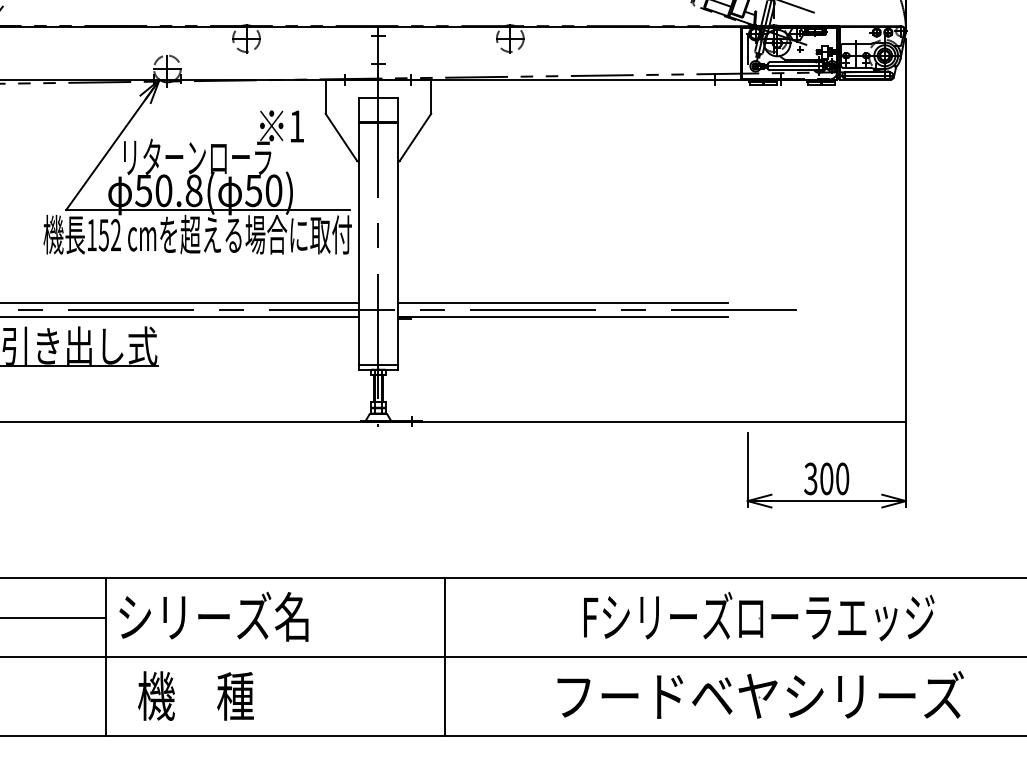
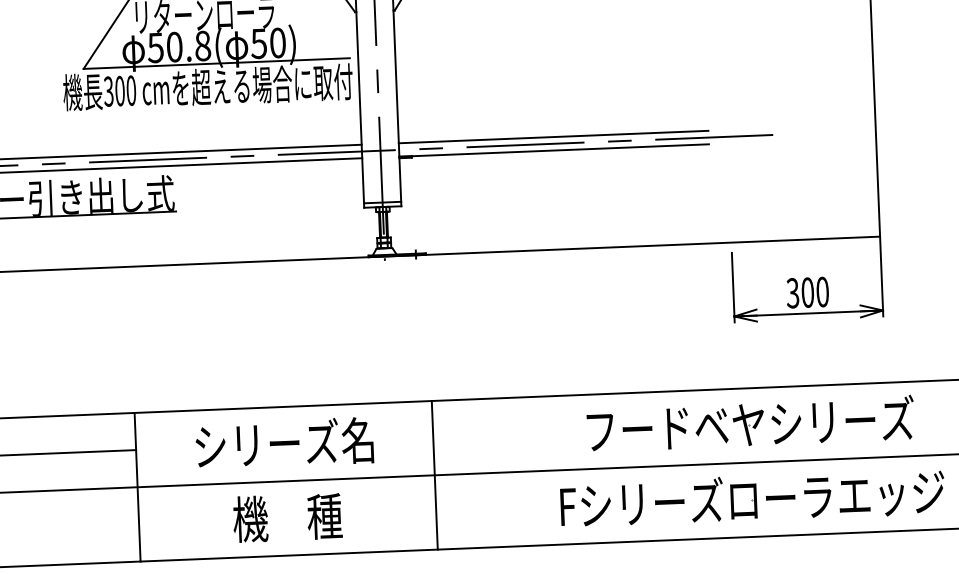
text: (103, 235) -> (119, 91), 152 -> 300
text: (213, 616) -> (284, 443), moved
text: (759, 616) -> (749, 424), Fシリーズローラエッジ -> フードベヤシリーズ
line: (445, 657) -> (435, 475), moved
text: (195, 695) -> (287, 517), moved
text: (758, 695) -> (751, 498), フードベヤシリーズ -> Fシリーズローラエッジ

